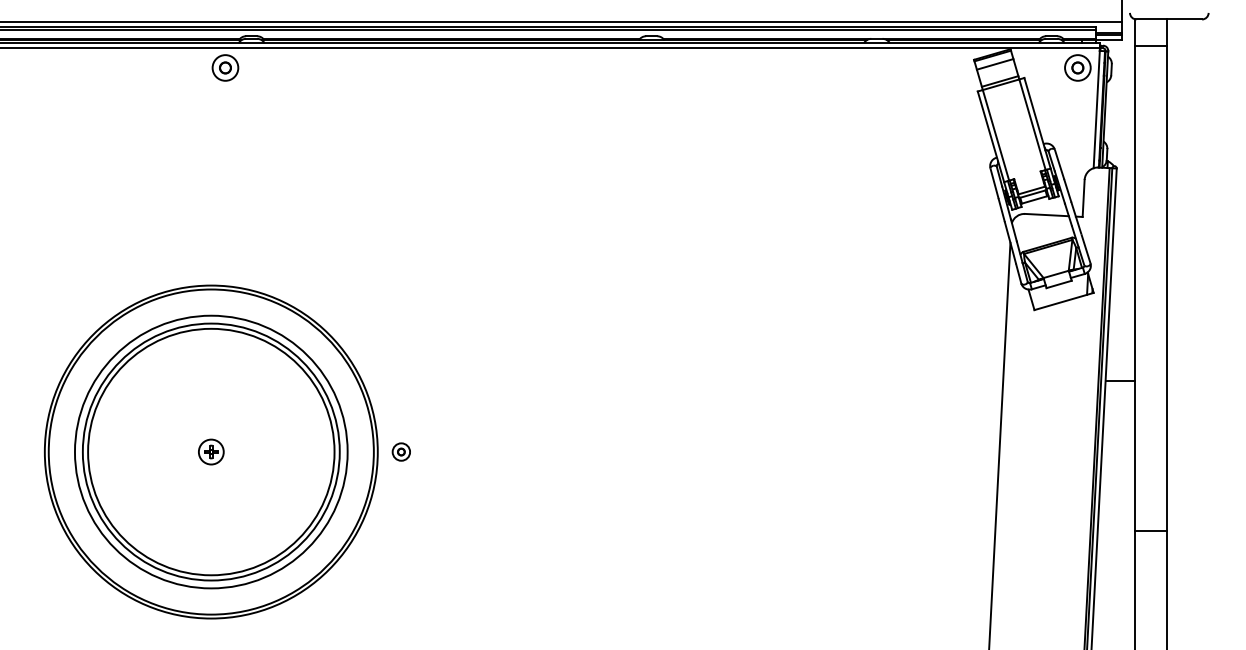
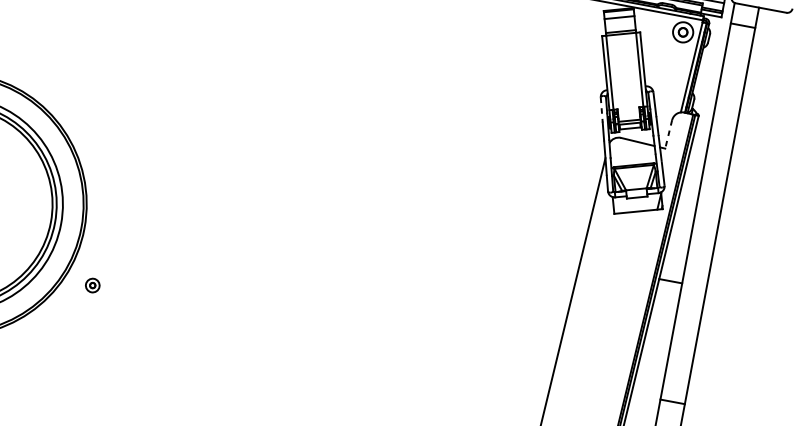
line: (994, 184) -> (601, 110), solid -> dashed
line: (1083, 198) -> (668, 134), solid -> dashed
part: (400, 451) -> (92, 285), moved

